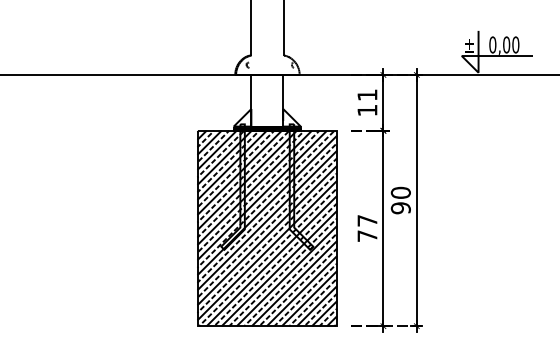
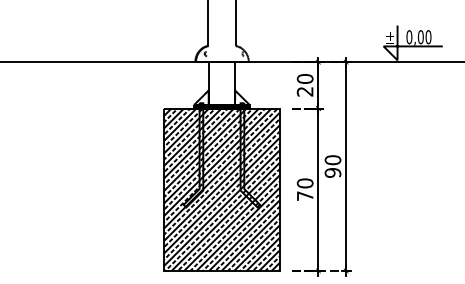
text: (367, 102) -> (305, 85), 11 -> 20
text: (367, 220) -> (305, 183), 77 -> 70

